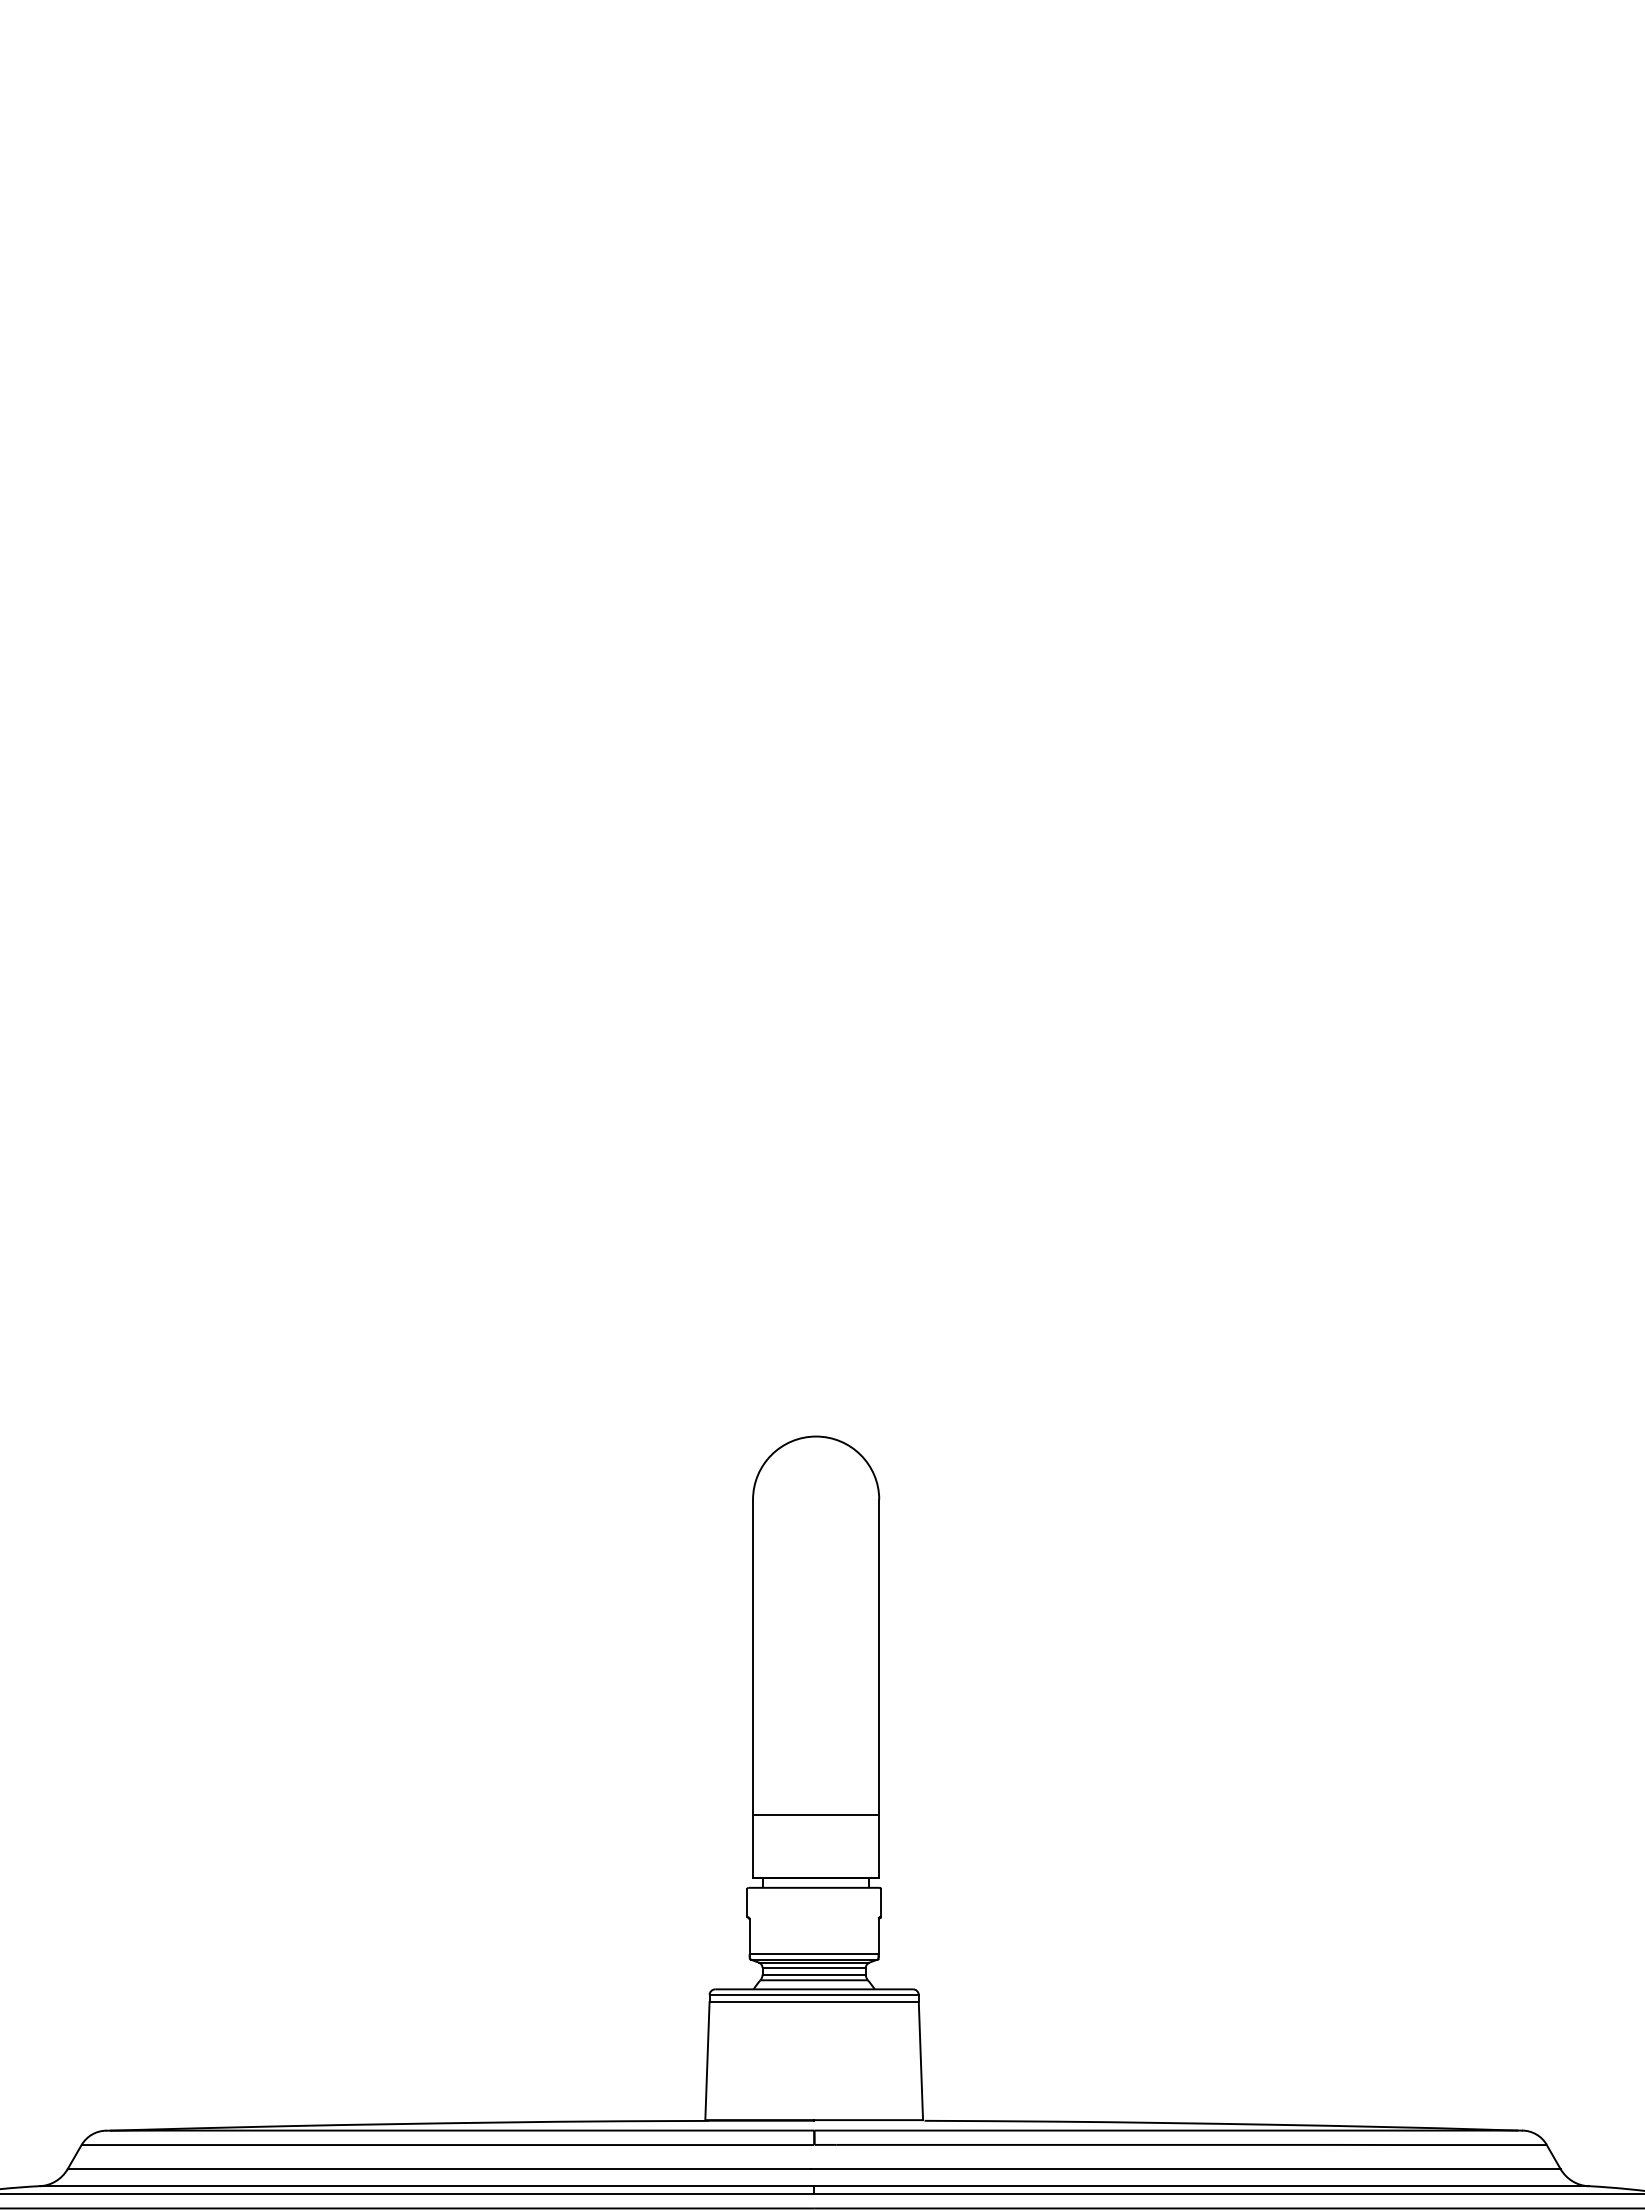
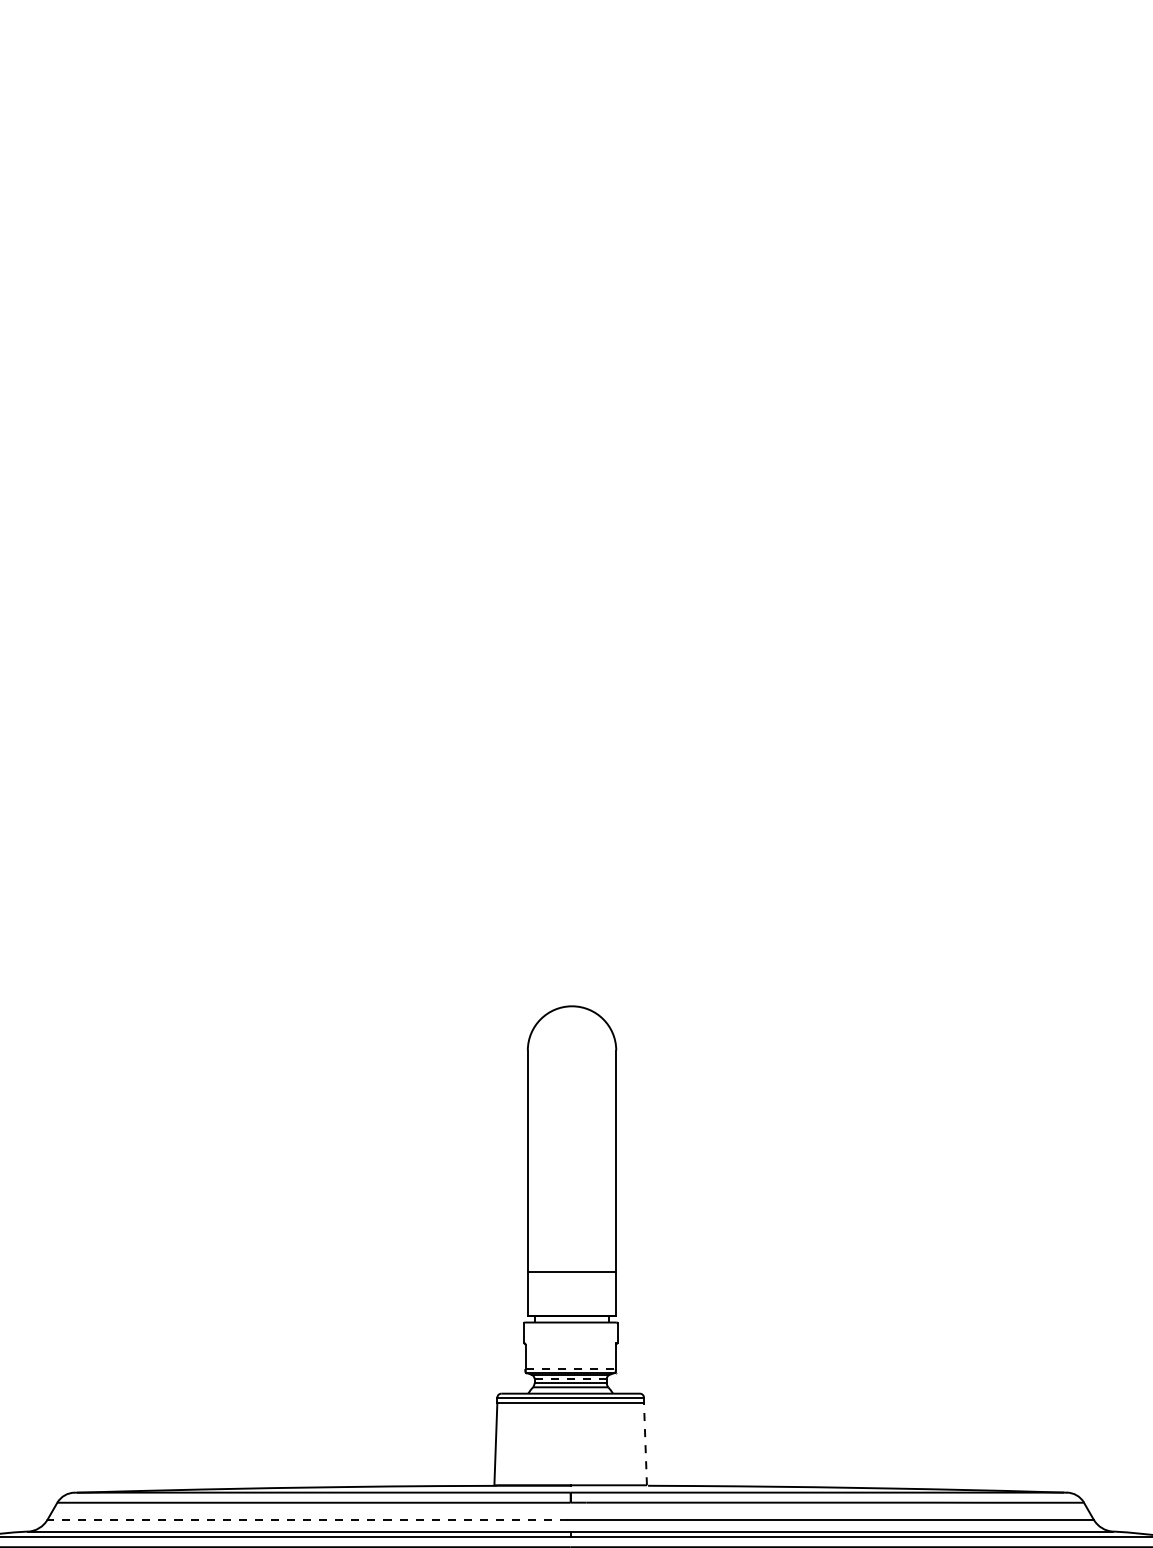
line: (814, 1954) -> (570, 1369), solid -> dashed
line: (814, 1968) -> (570, 1379), solid -> dashed
line: (920, 2061) -> (645, 1444), solid -> dashed
line: (439, 2169) -> (308, 1519), solid -> dashed

